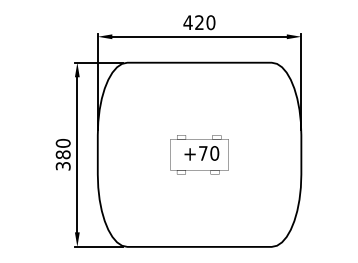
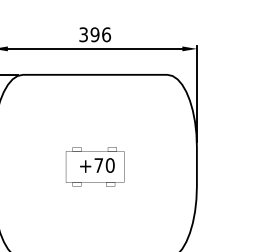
text: (199, 22) -> (95, 34), 420 -> 396

